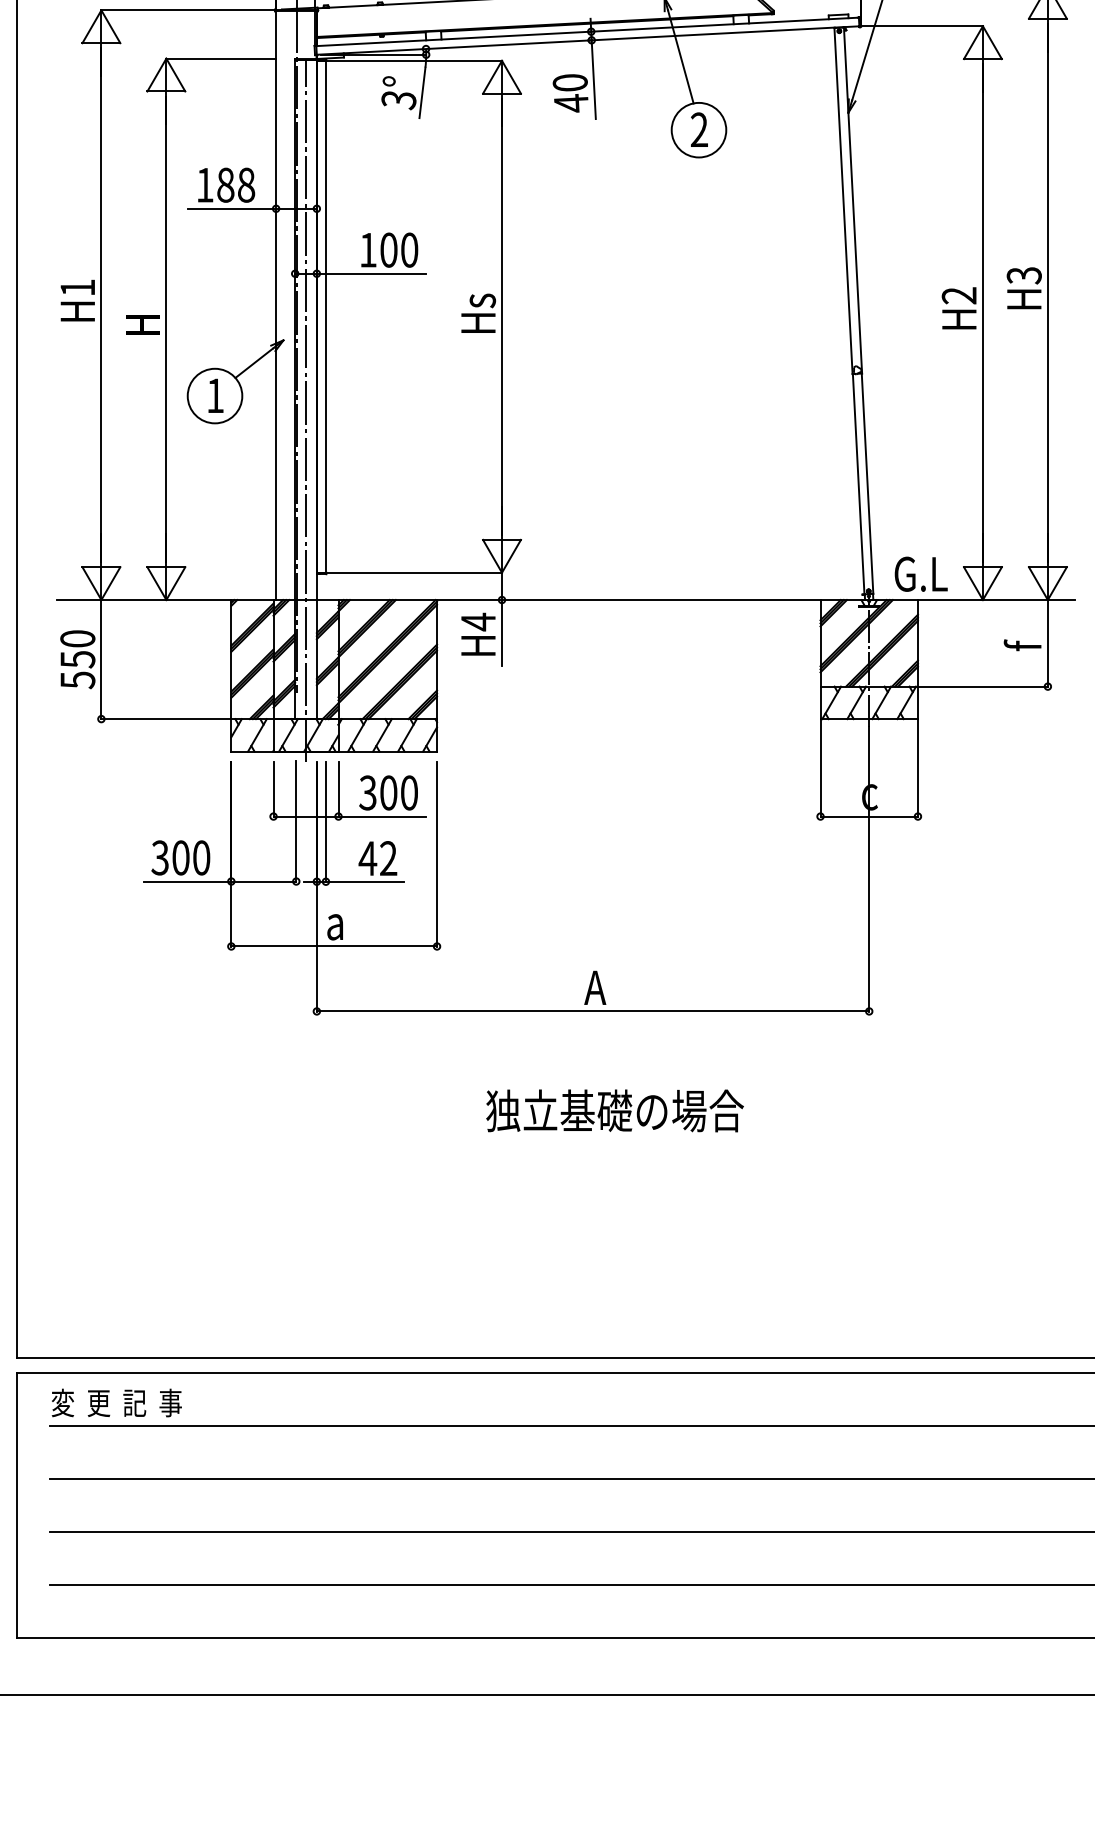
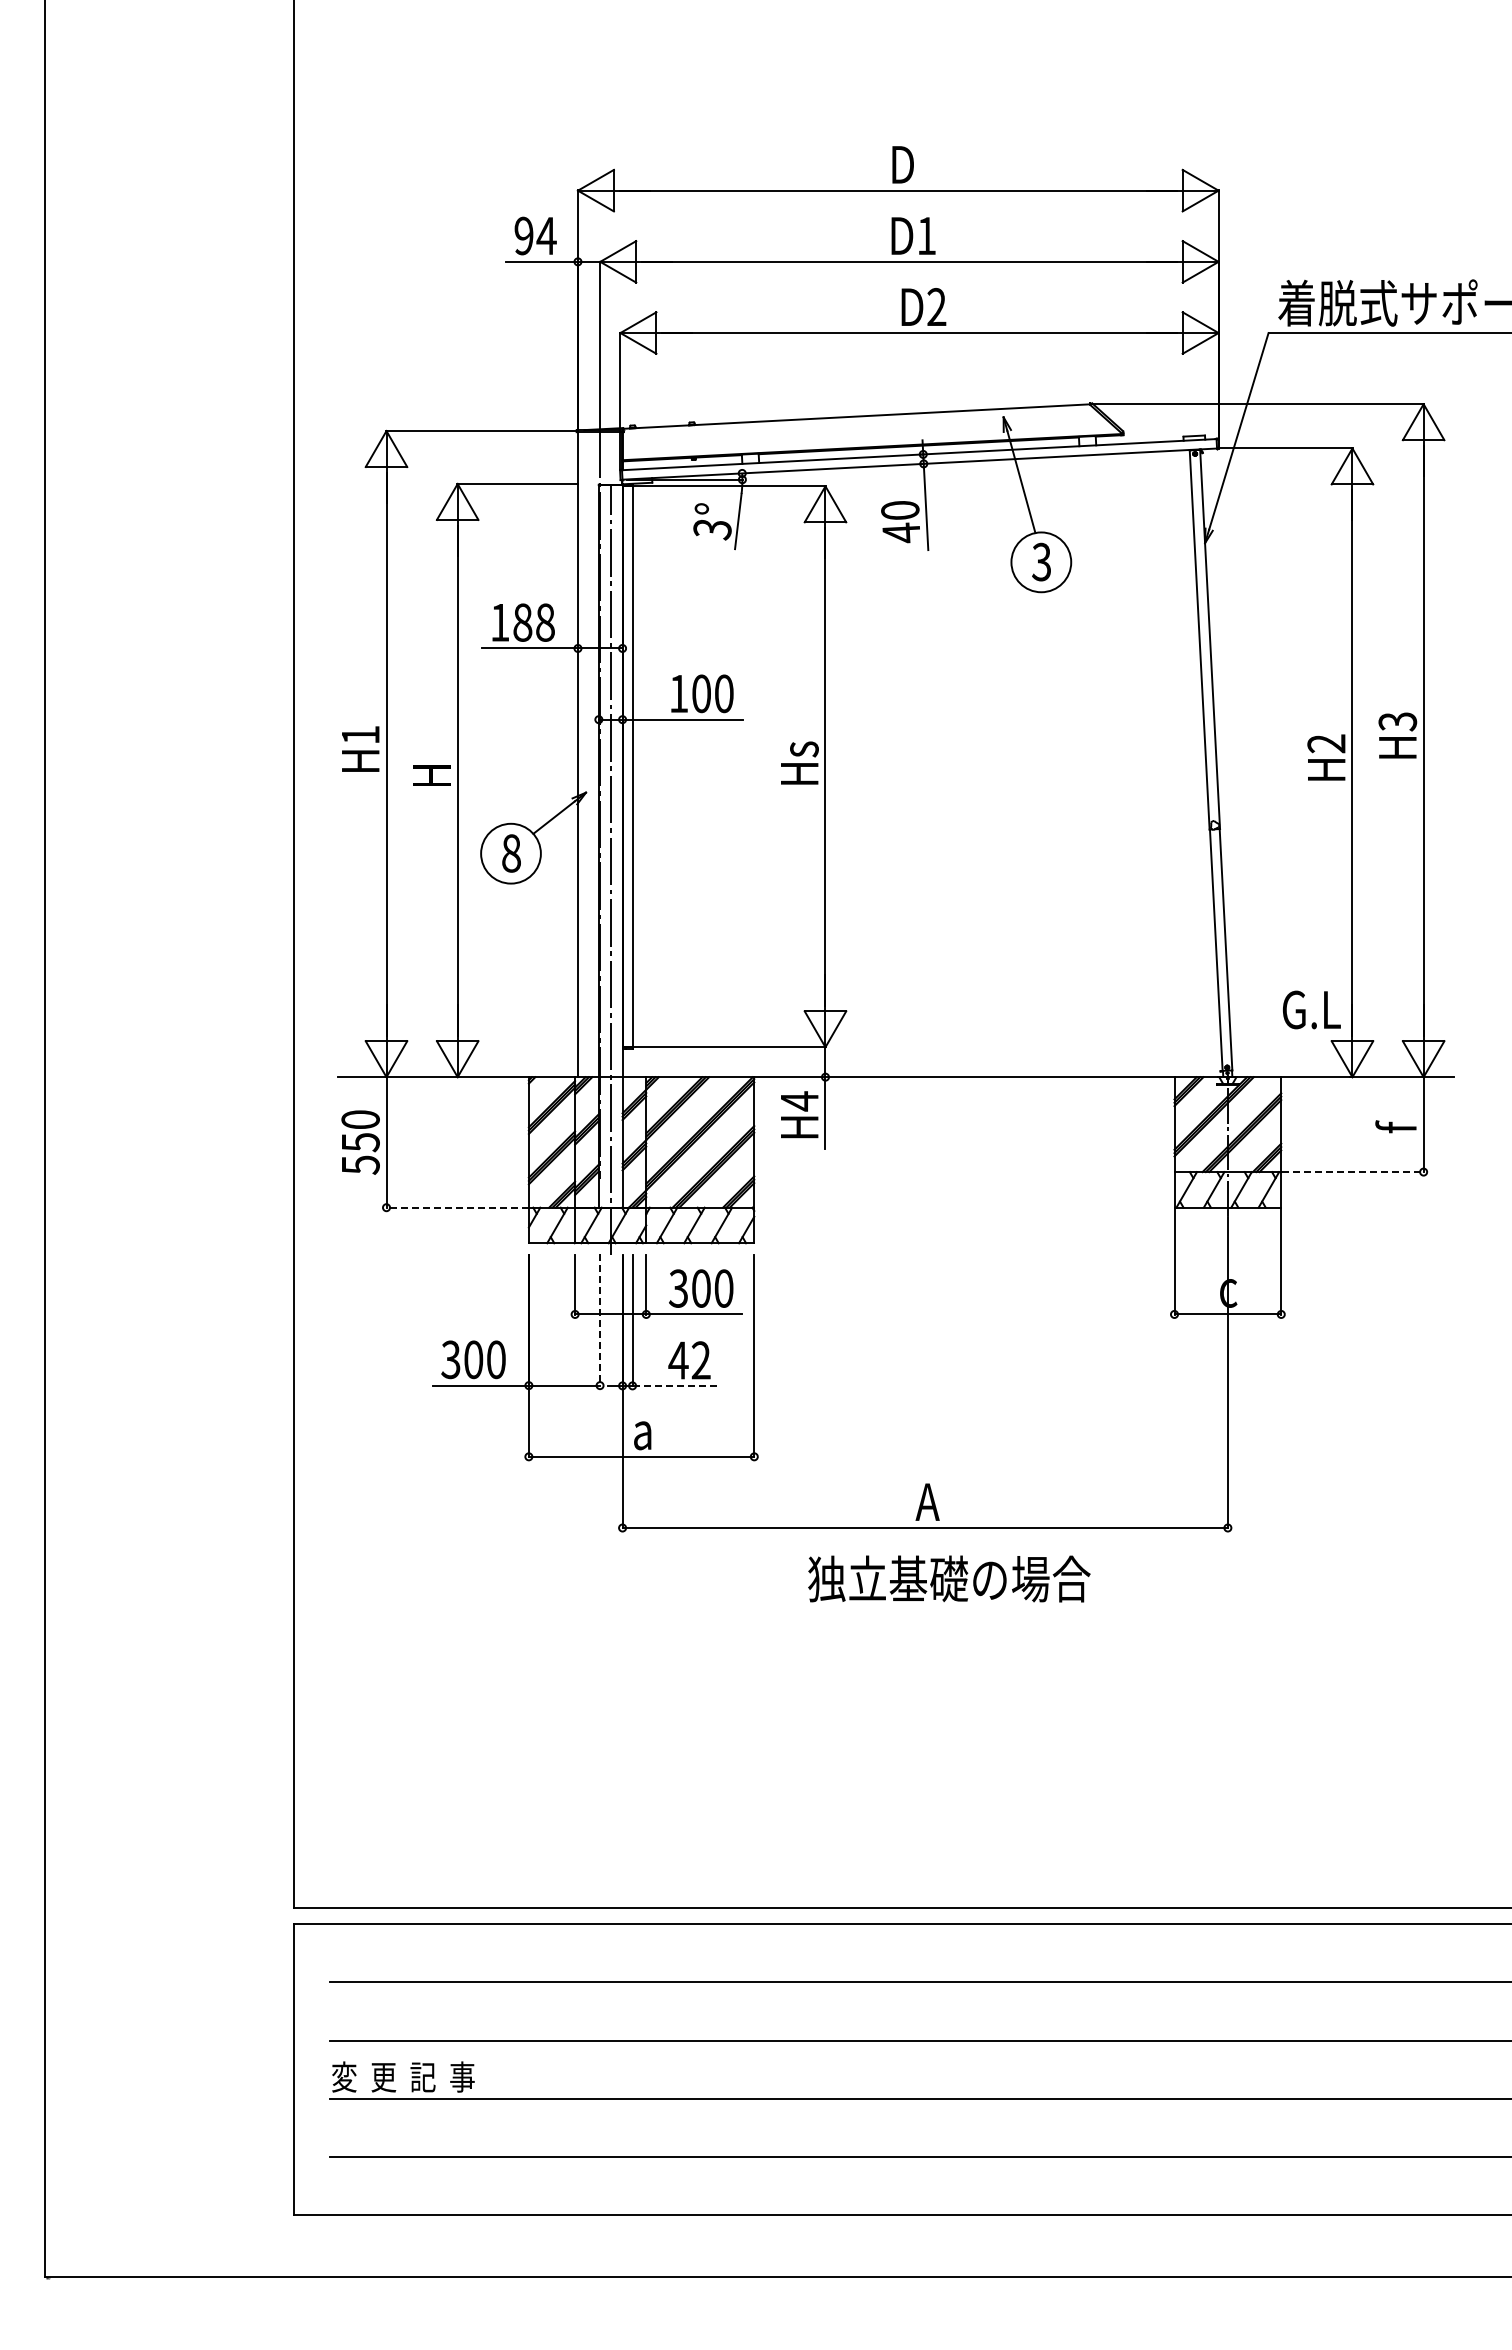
text: (699, 130) -> (1041, 562), 2 -> 3
text: (215, 395) -> (511, 853), 1 -> 8
text: (920, 573) -> (1311, 1009), moved
line: (983, 687) -> (1353, 1172), solid -> dashed
line: (165, 718) -> (456, 1207), solid -> dashed
line: (296, 821) -> (600, 1319), solid -> dashed
line: (365, 881) -> (675, 1385), solid -> dashed
text: (615, 1110) -> (949, 1578), moved
text: (116, 1402) -> (403, 2076), moved

